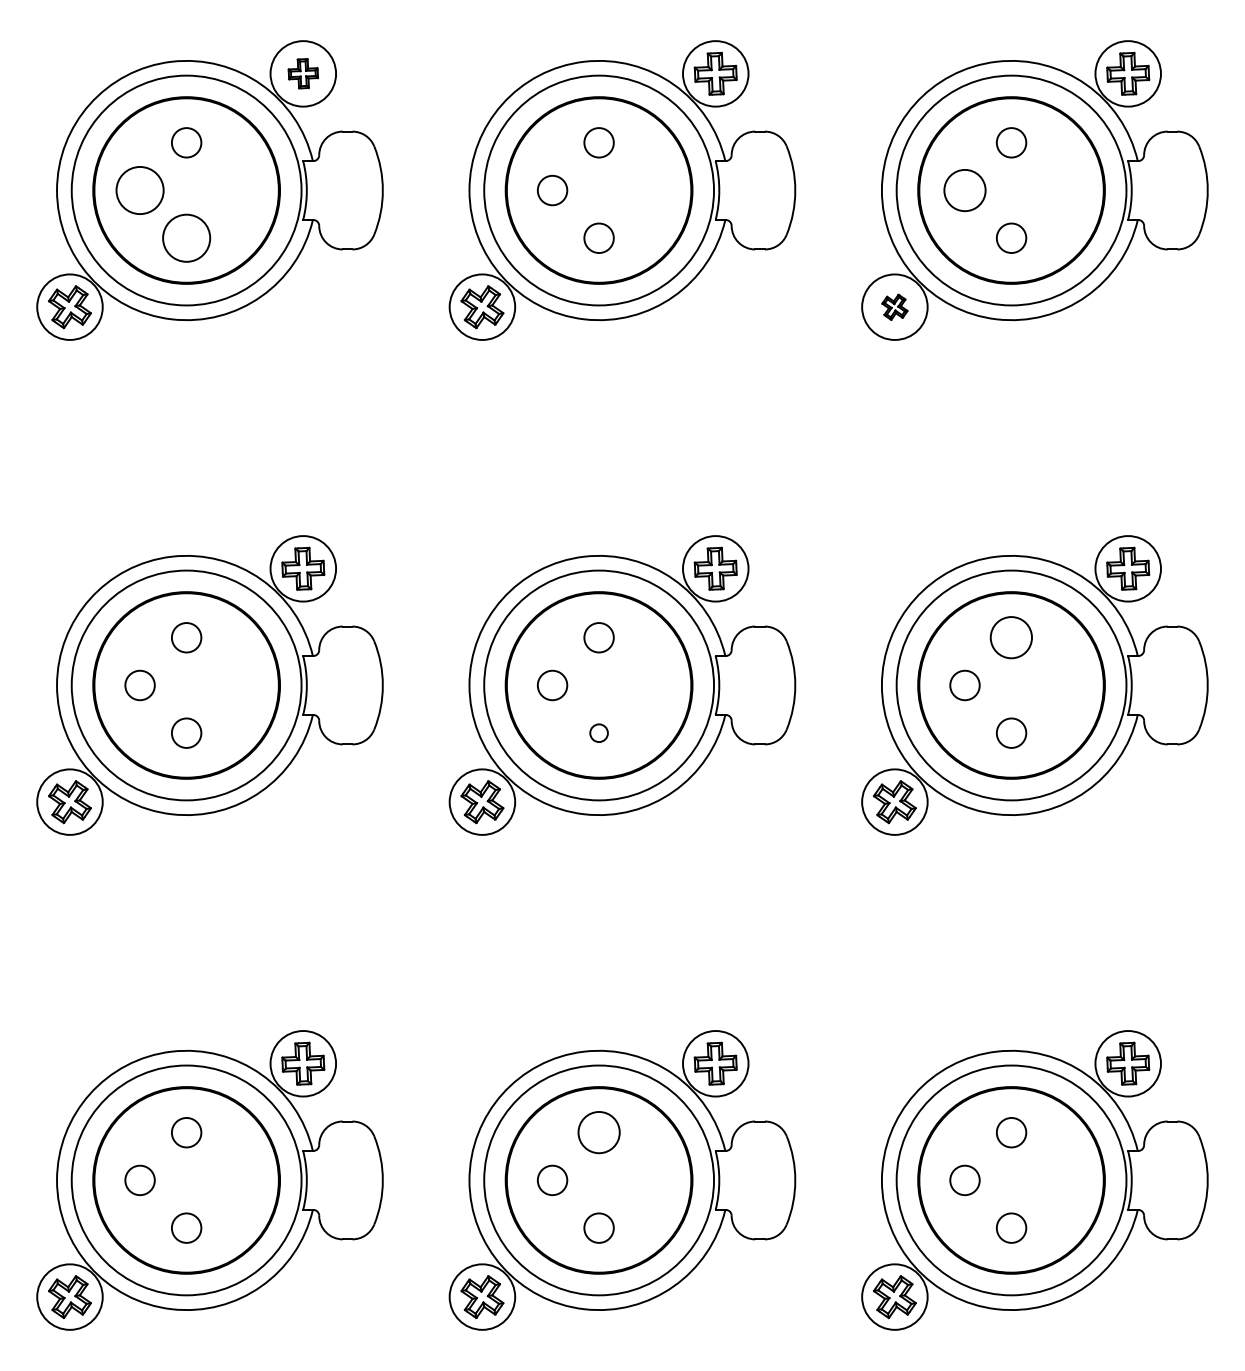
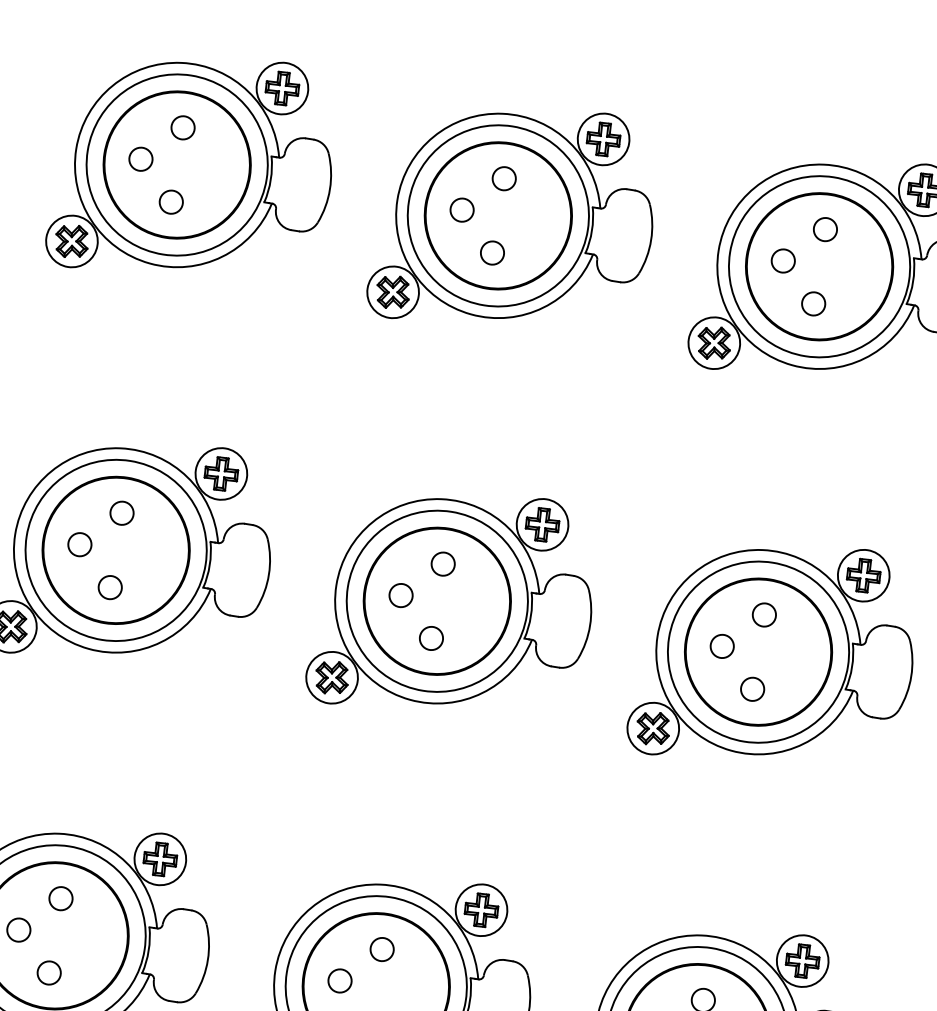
part: (303, 73) -> (282, 88), size x1.43
circle: (139, 190) -> (140, 159), size x0.62
circle: (964, 190) -> (782, 260), size x0.71
circle: (186, 238) -> (171, 202), size x0.62
part: (894, 307) -> (713, 343), size x1.67
circle: (1011, 637) -> (764, 614), size x0.71
circle: (598, 732) -> (431, 637), size x1.67
circle: (598, 1132) -> (381, 949), size x0.71

